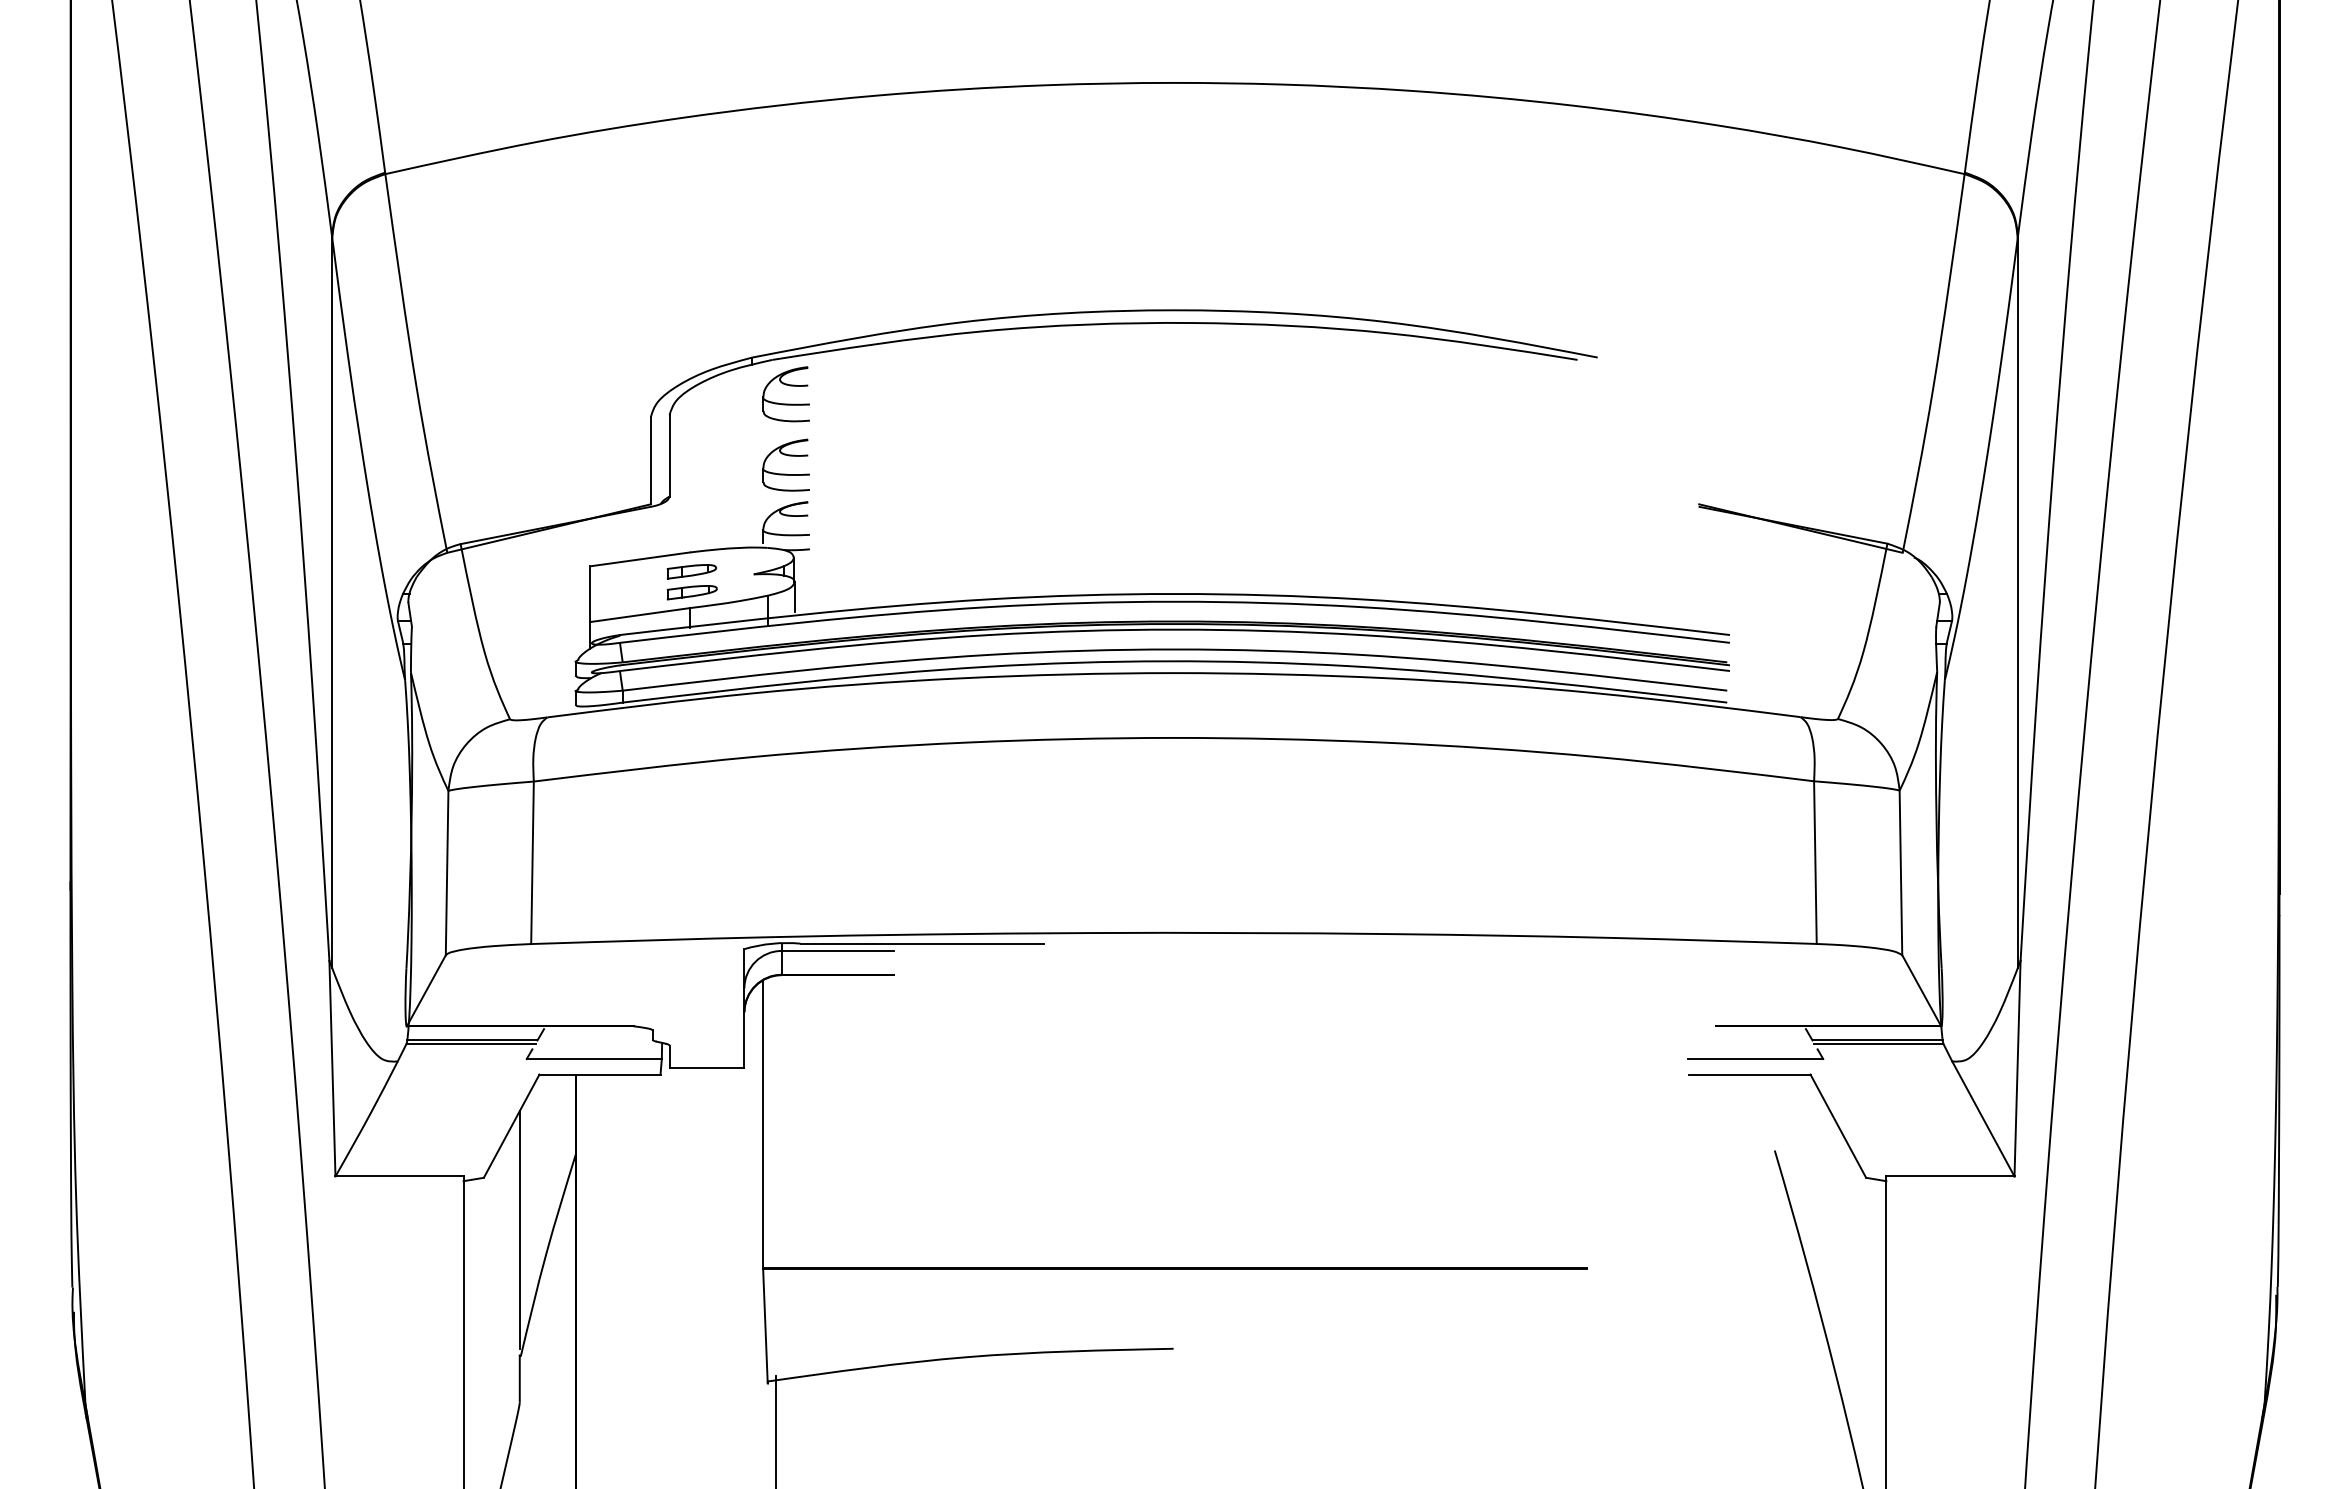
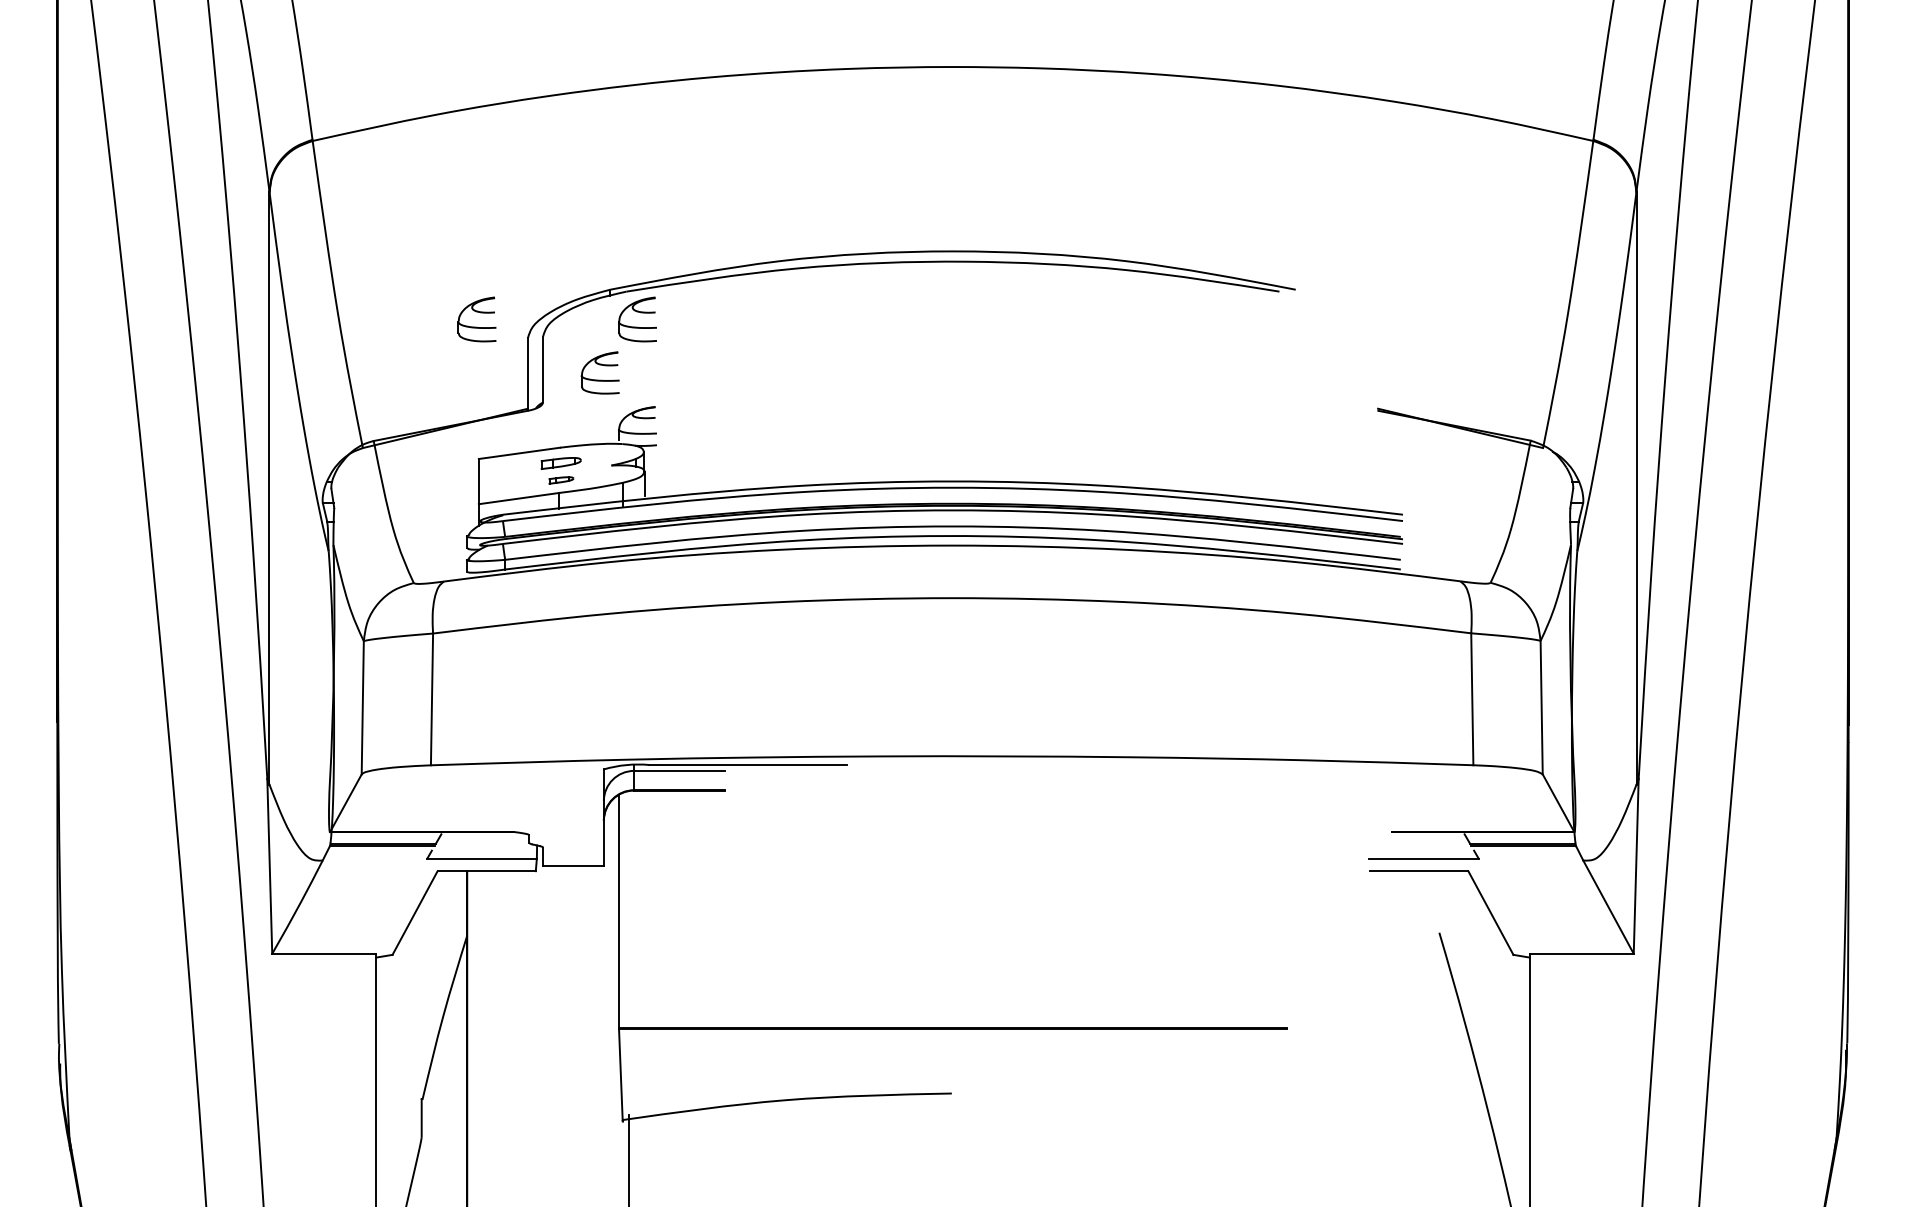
part: (591, 386) -> (479, 313), added
part: (788, 456) -> (602, 365), moved
part: (691, 592) -> (560, 480), size x0.6
line: (519, 1229) -> (421, 996), removed

